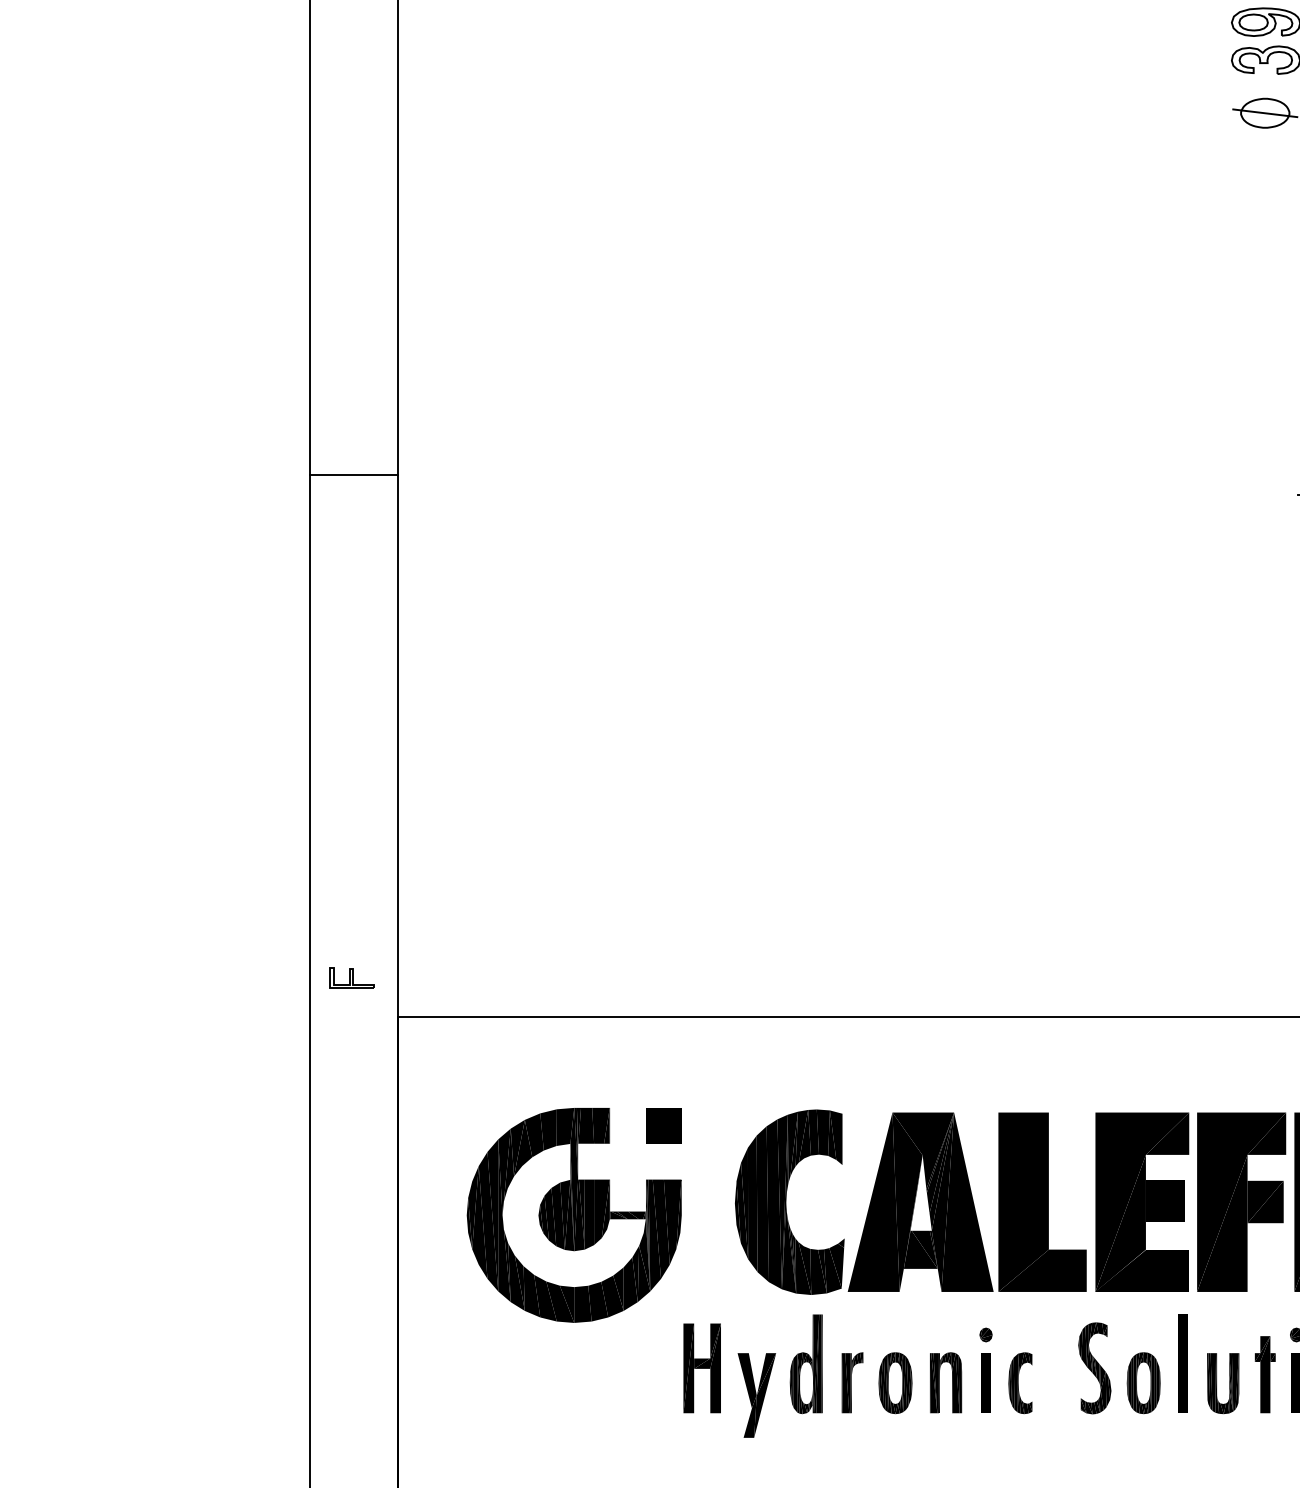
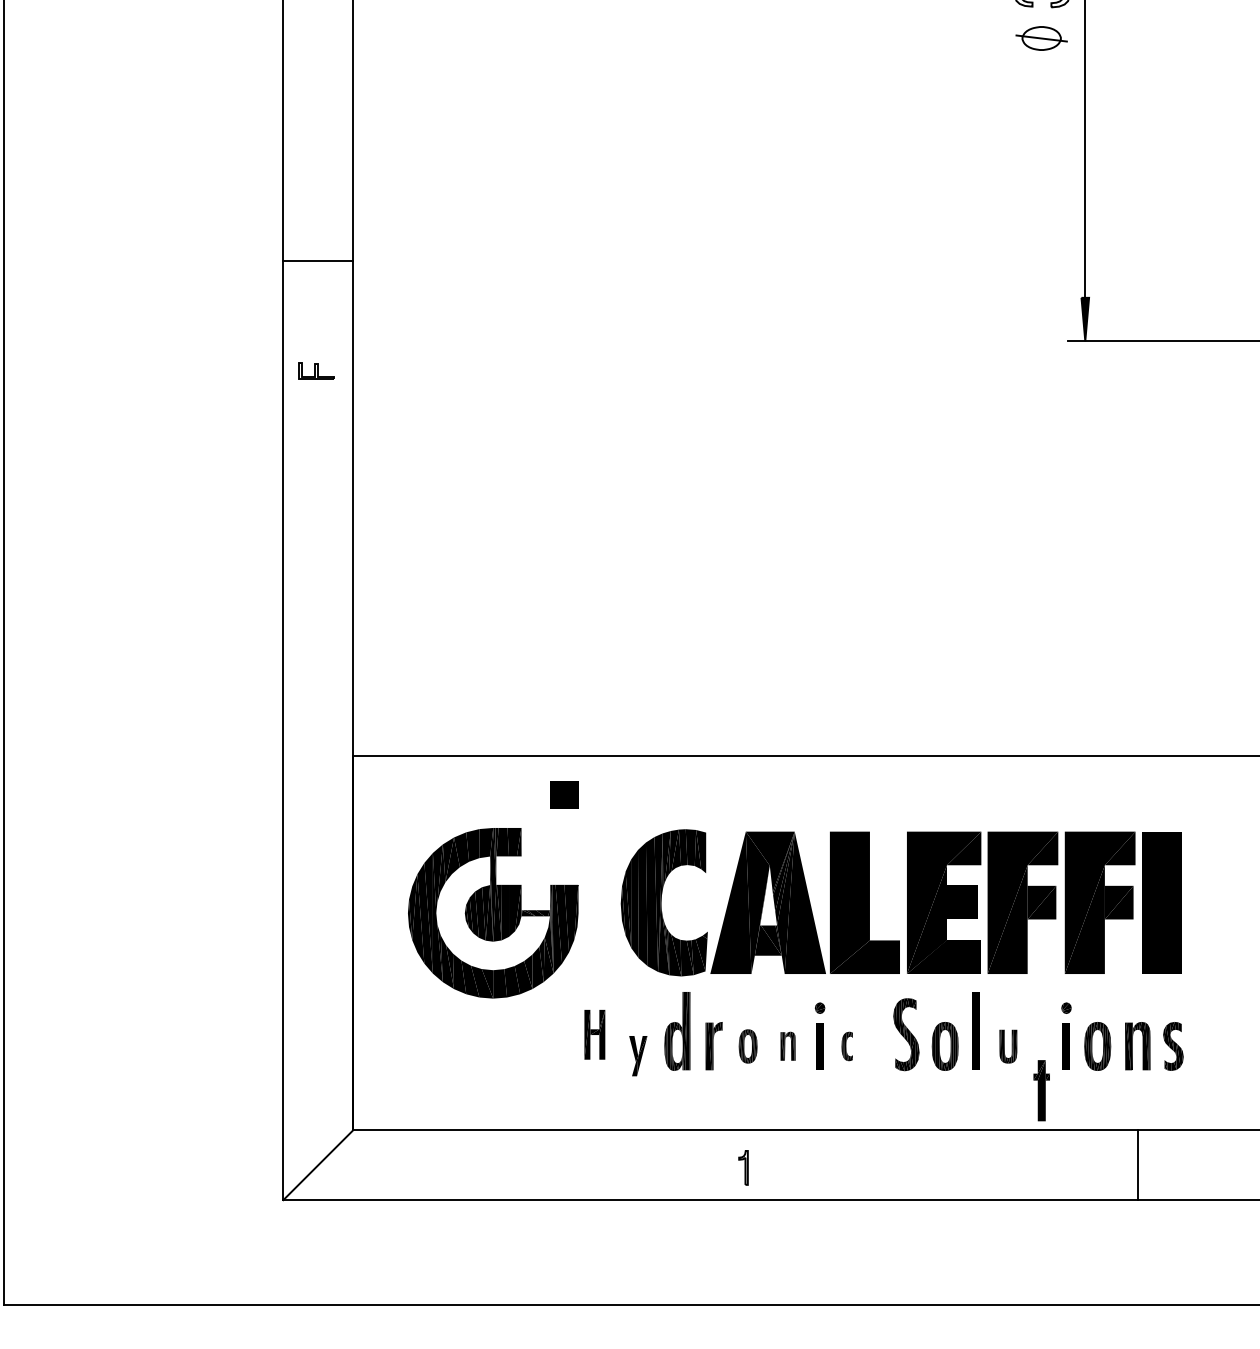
line: (354, 474) -> (318, 261), moved
part: (351, 977) -> (316, 370), moved
part: (664, 1124) -> (564, 794), moved
part: (701, 1368) -> (594, 1034), size x0.7
part: (1265, 1374) -> (1041, 1090), moved
part: (894, 1383) -> (747, 1046), size x0.7
part: (944, 1383) -> (787, 1046), size x0.6
part: (1019, 1383) -> (846, 1046), size x0.6
part: (1223, 1383) -> (1008, 1046), size x0.7
part: (757, 1394) -> (638, 1055), size x0.6

